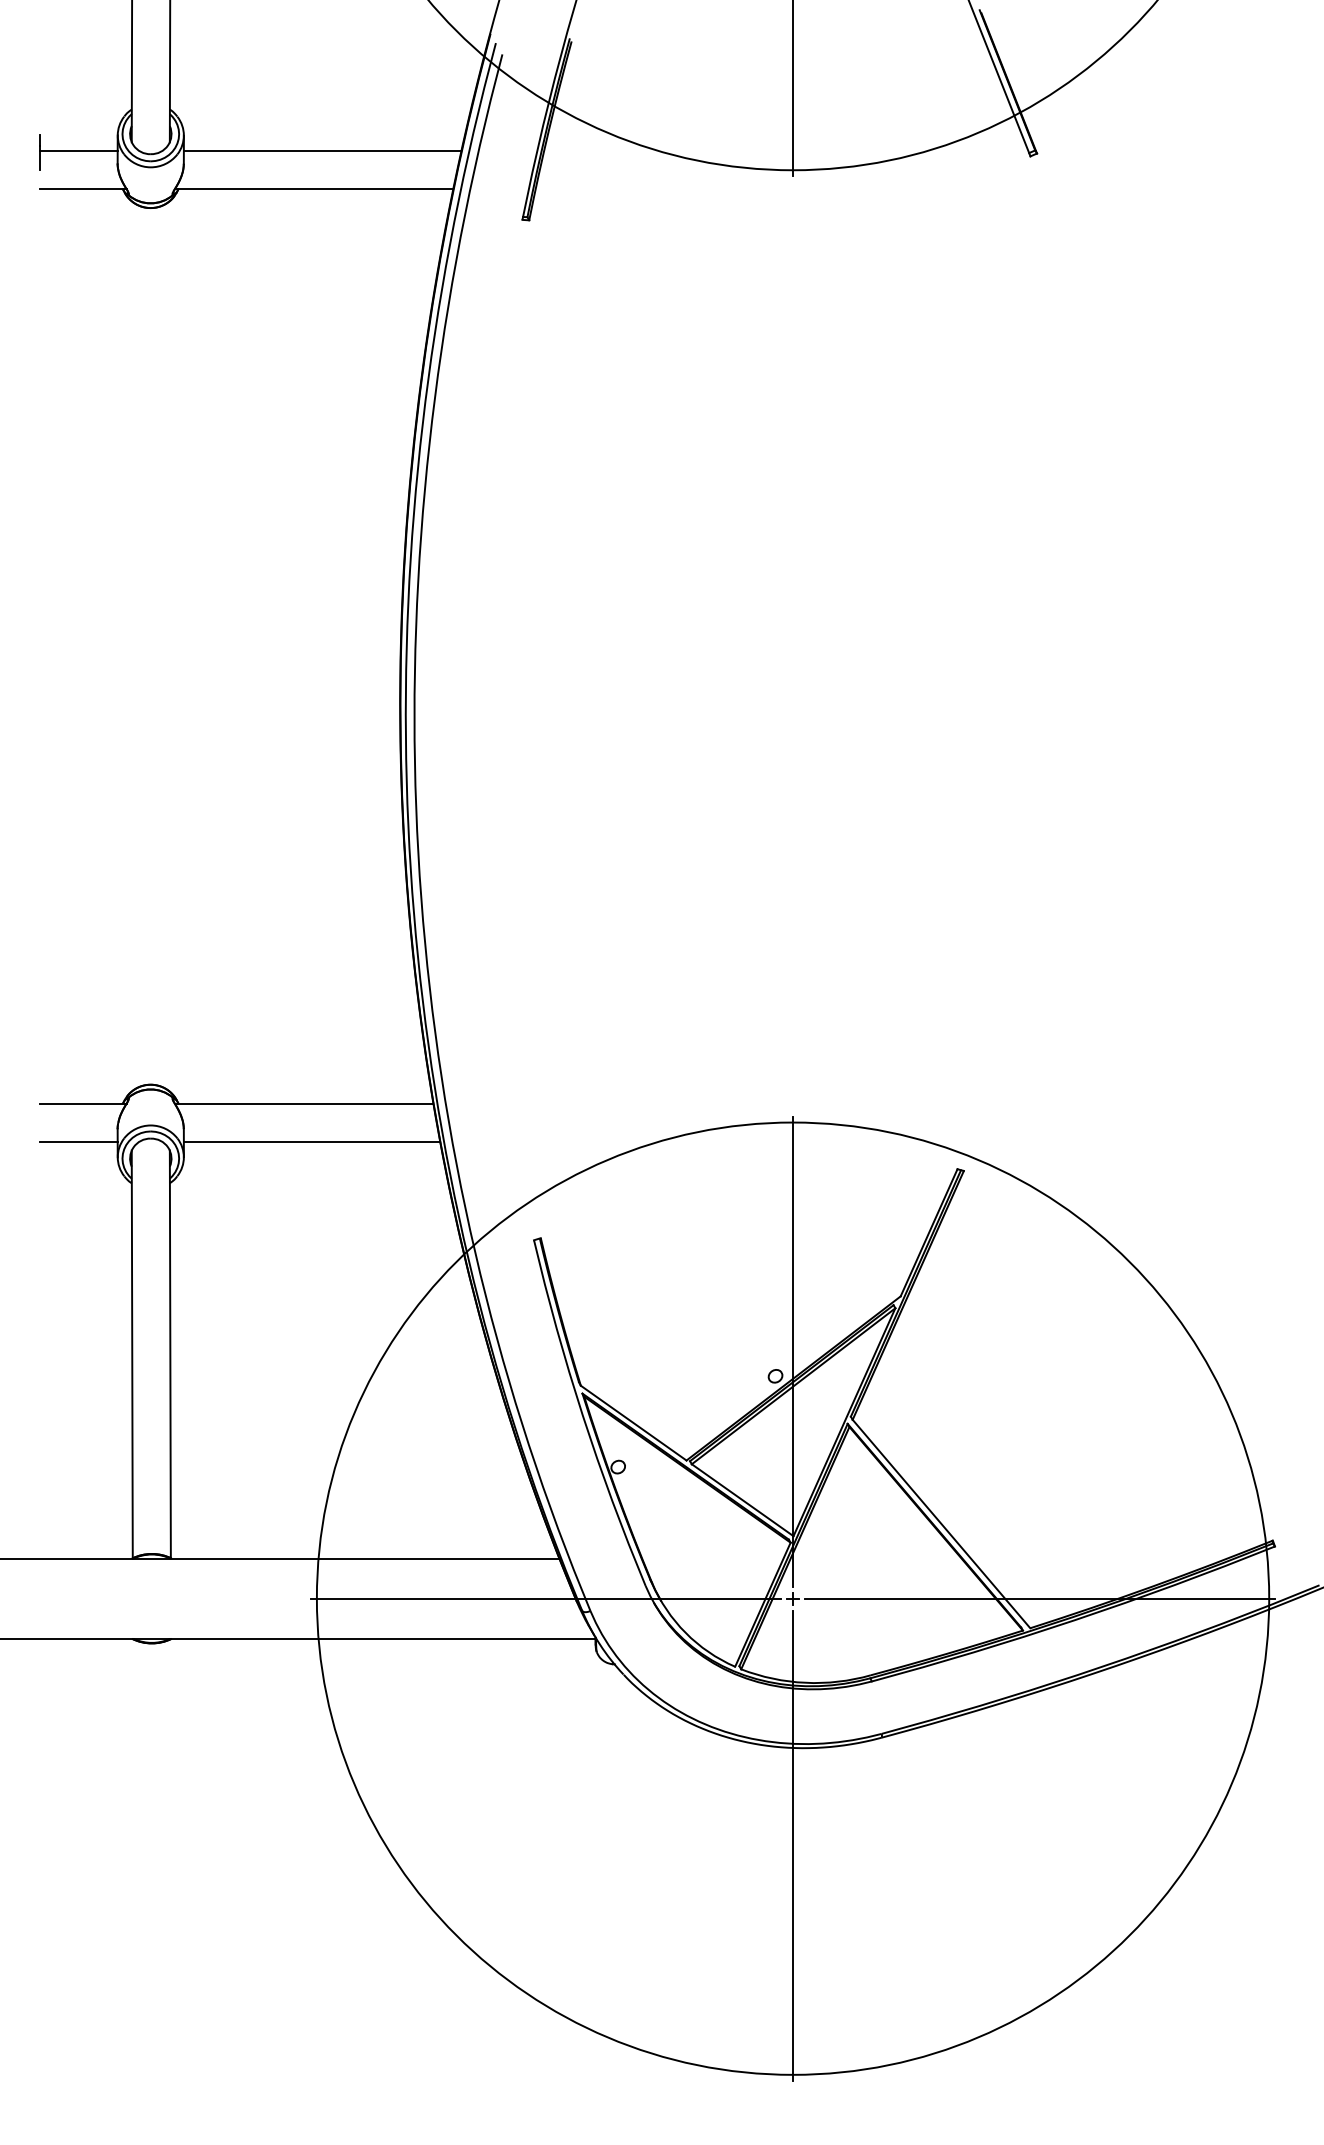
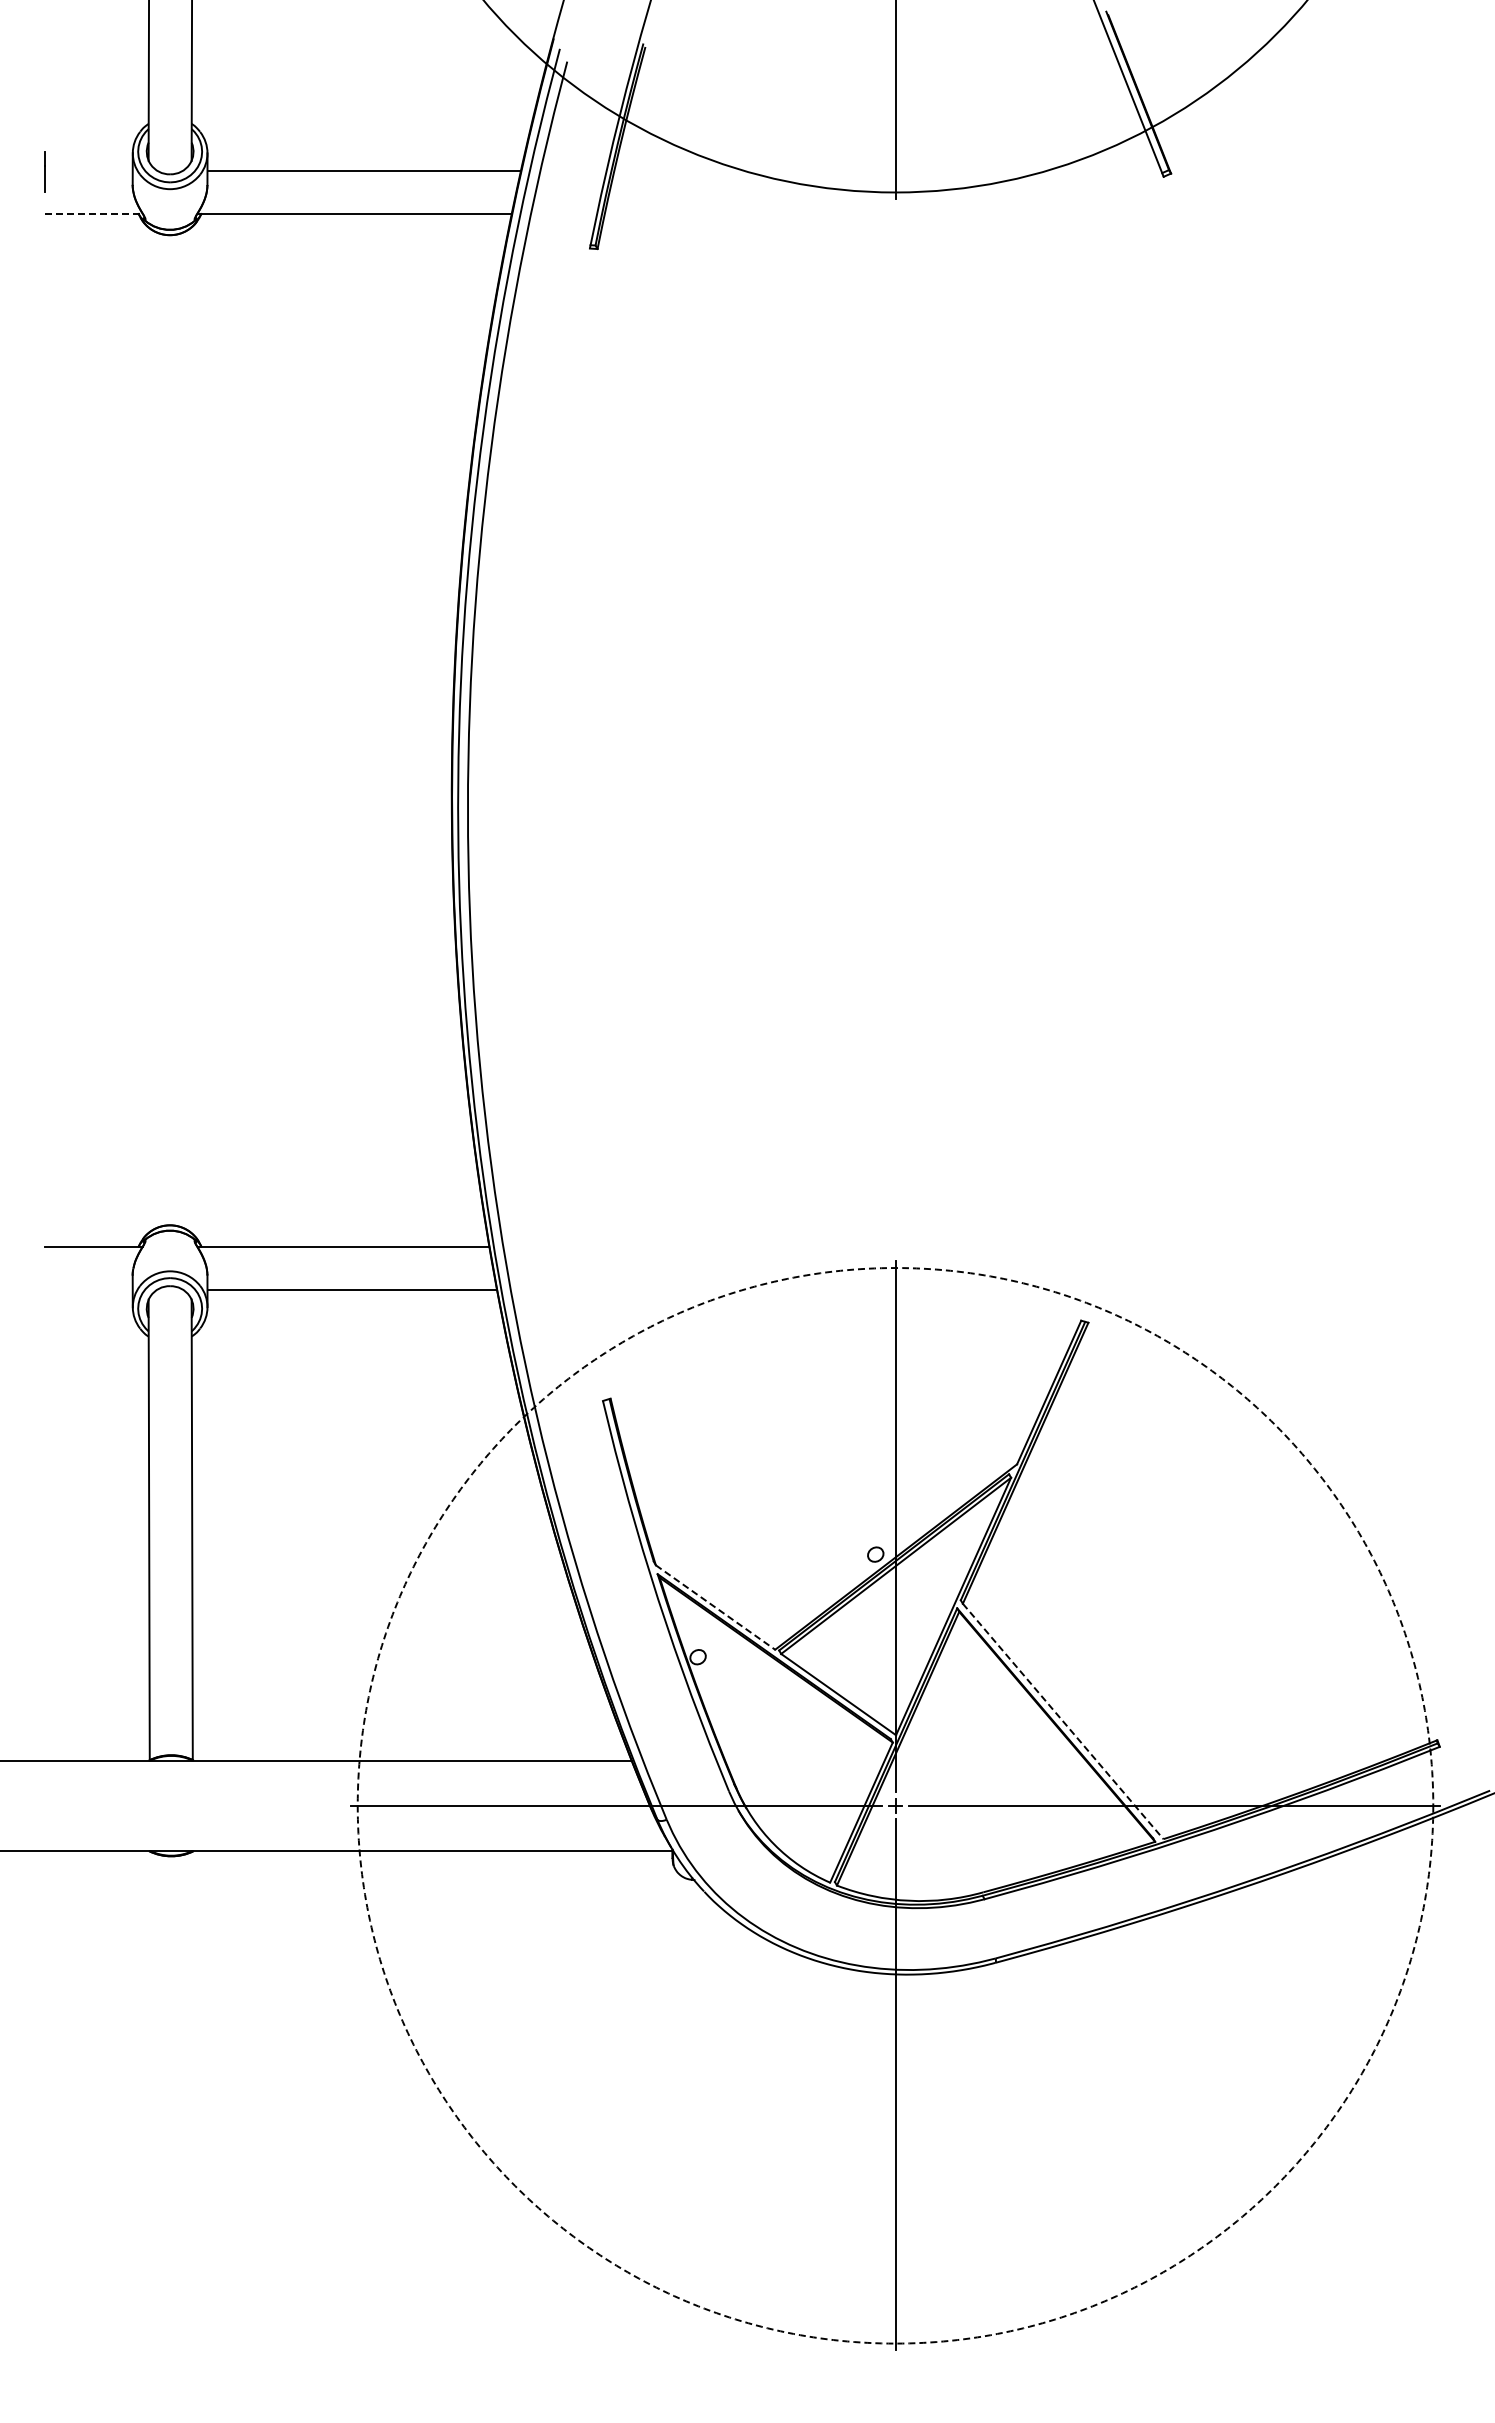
line: (78, 150) -> (88, 170), removed
line: (82, 188) -> (93, 213), solid -> dashed
line: (78, 1141) -> (88, 1289), removed
line: (633, 1423) -> (715, 1607), solid -> dashed
line: (941, 1524) -> (1063, 1721), solid -> dashed
circle: (793, 1598) -> (895, 1805), solid -> dashed

